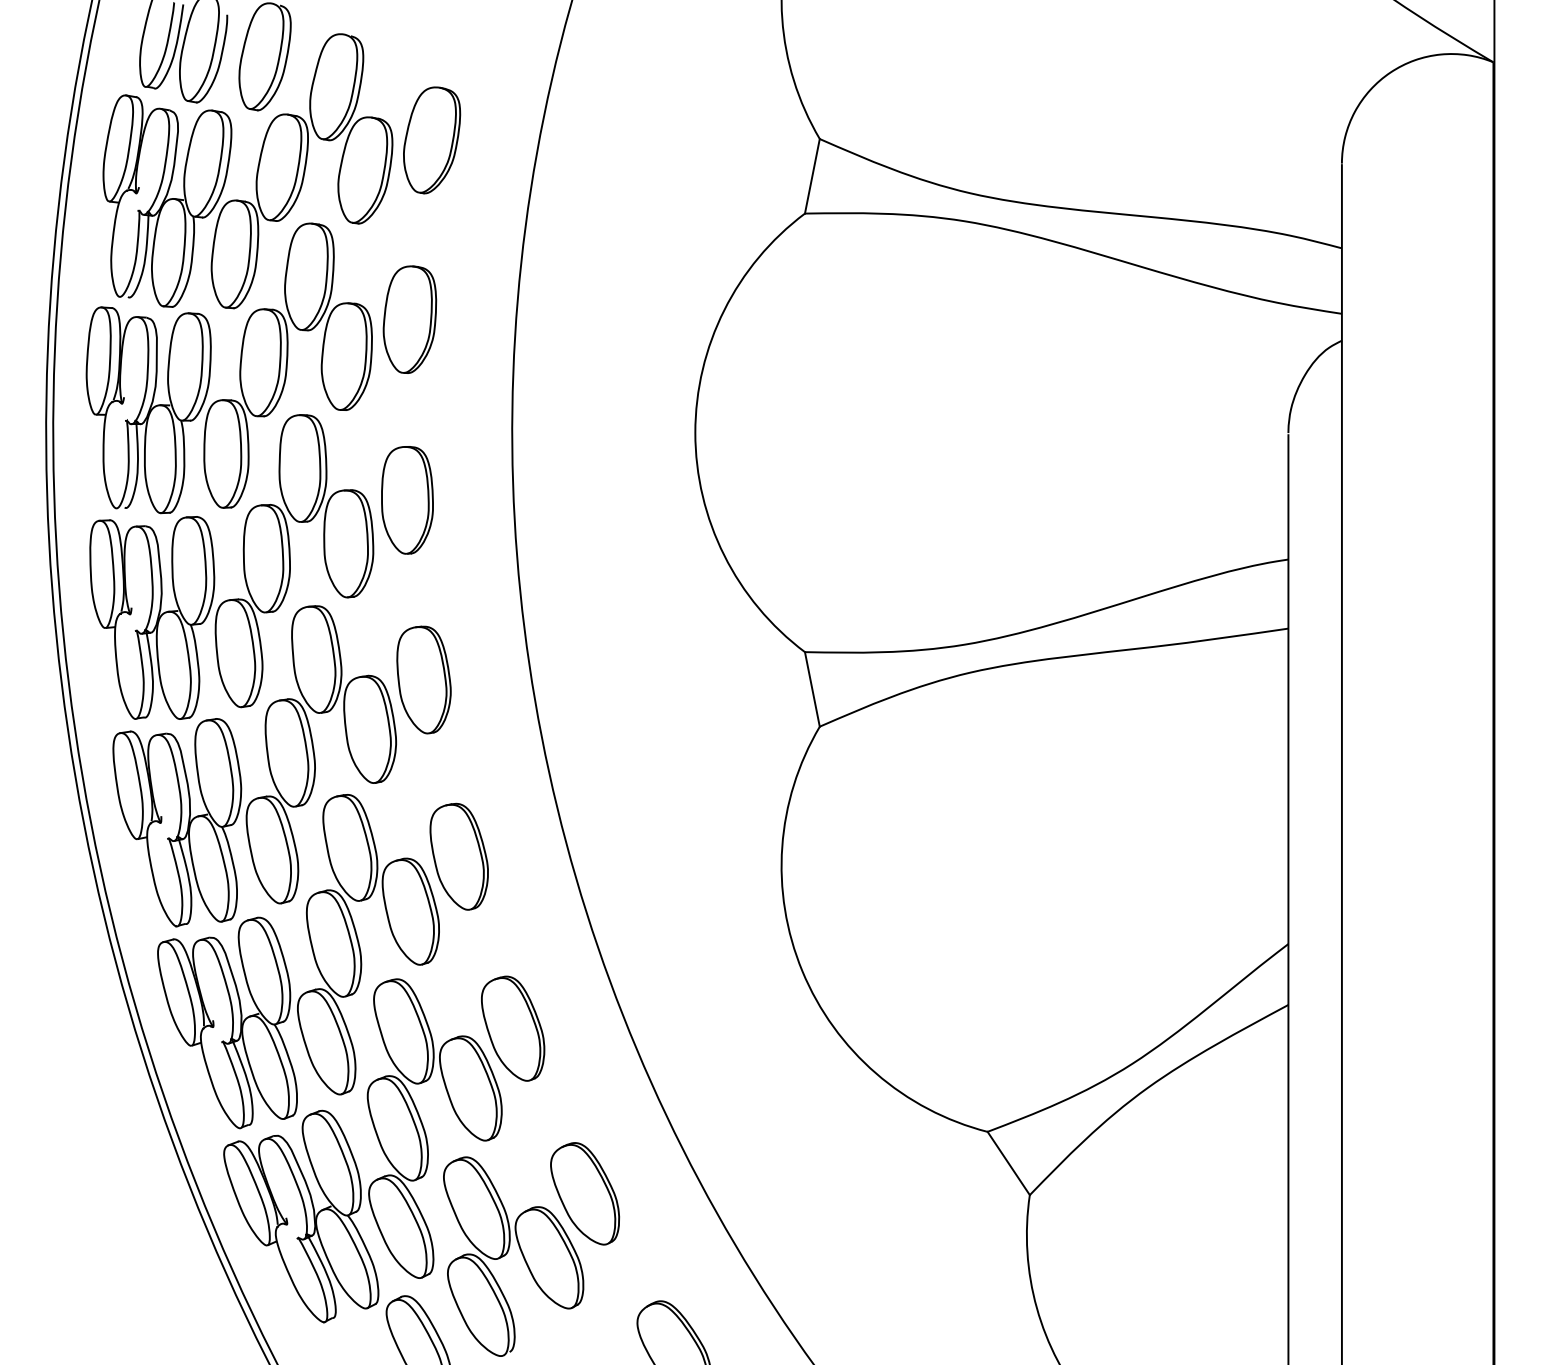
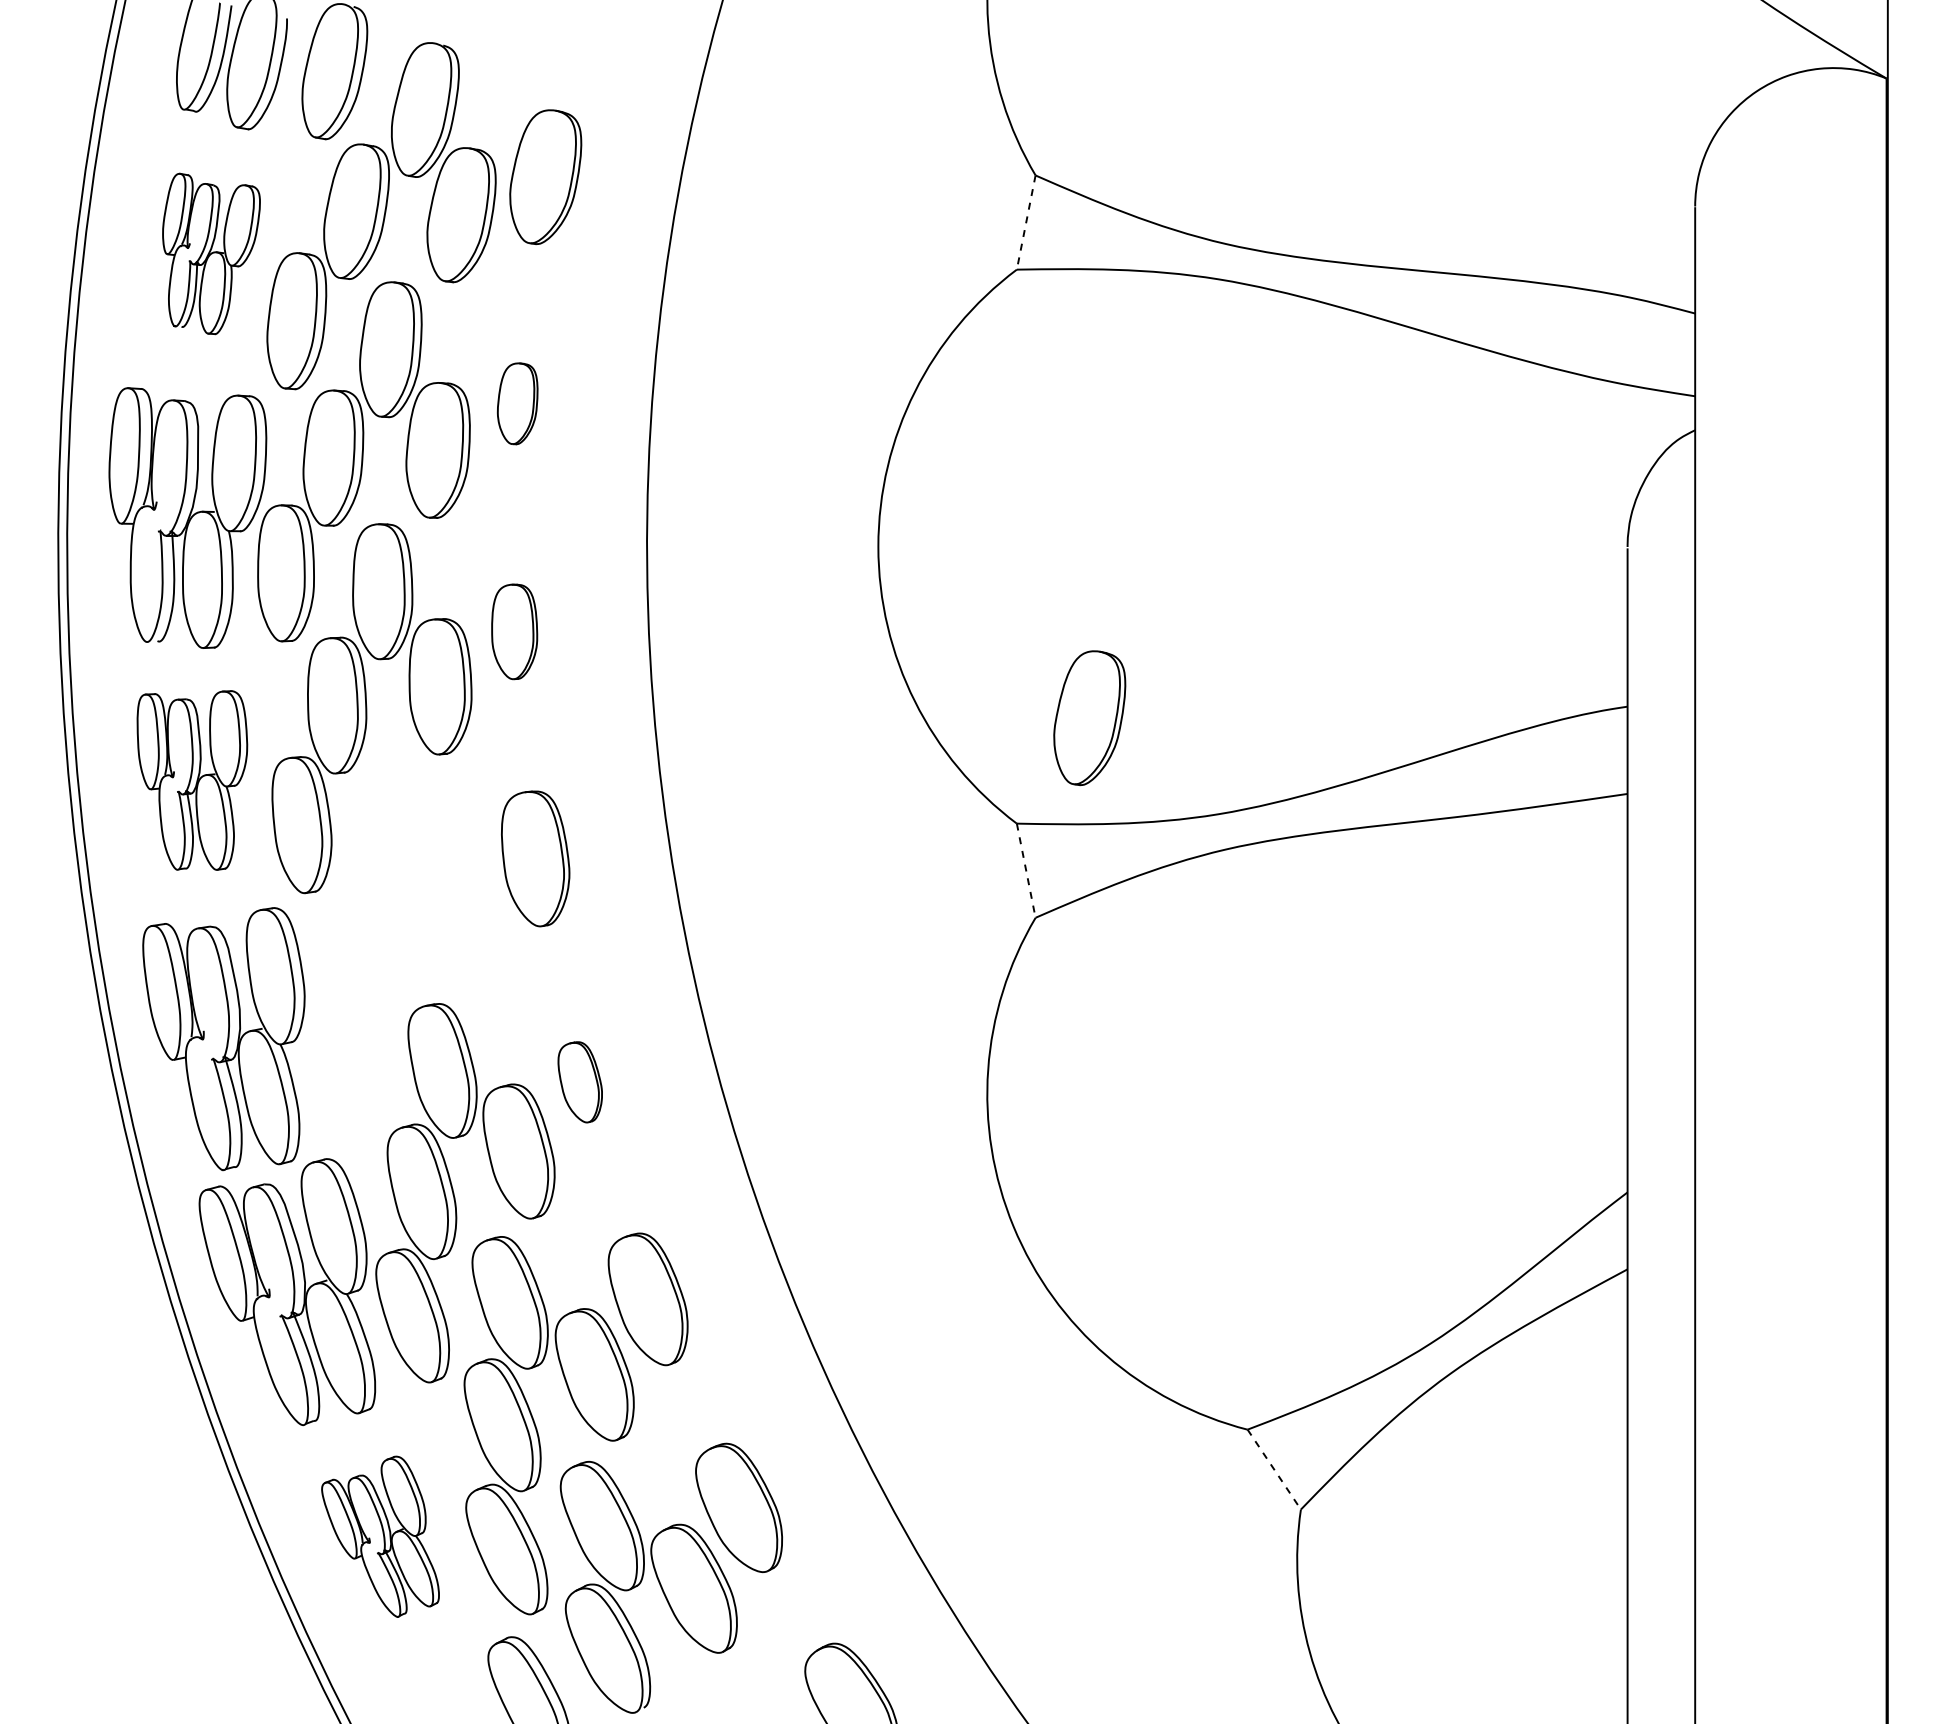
line: (812, 177) -> (1026, 223), solid -> dashed
part: (167, 200) -> (211, 253), size x0.6
part: (409, 319) -> (517, 403), size x0.6
part: (407, 500) -> (514, 631), size x0.7
part: (862, 568) -> (1089, 718), added
part: (152, 617) -> (192, 780), size x0.7
line: (812, 690) -> (1026, 871), solid -> dashed
part: (314, 754) -> (397, 952), removed
part: (459, 857) -> (580, 1082), size x0.6
line: (1008, 1164) -> (1274, 1470), solid -> dashed
part: (301, 1216) -> (380, 1536), size x0.6

